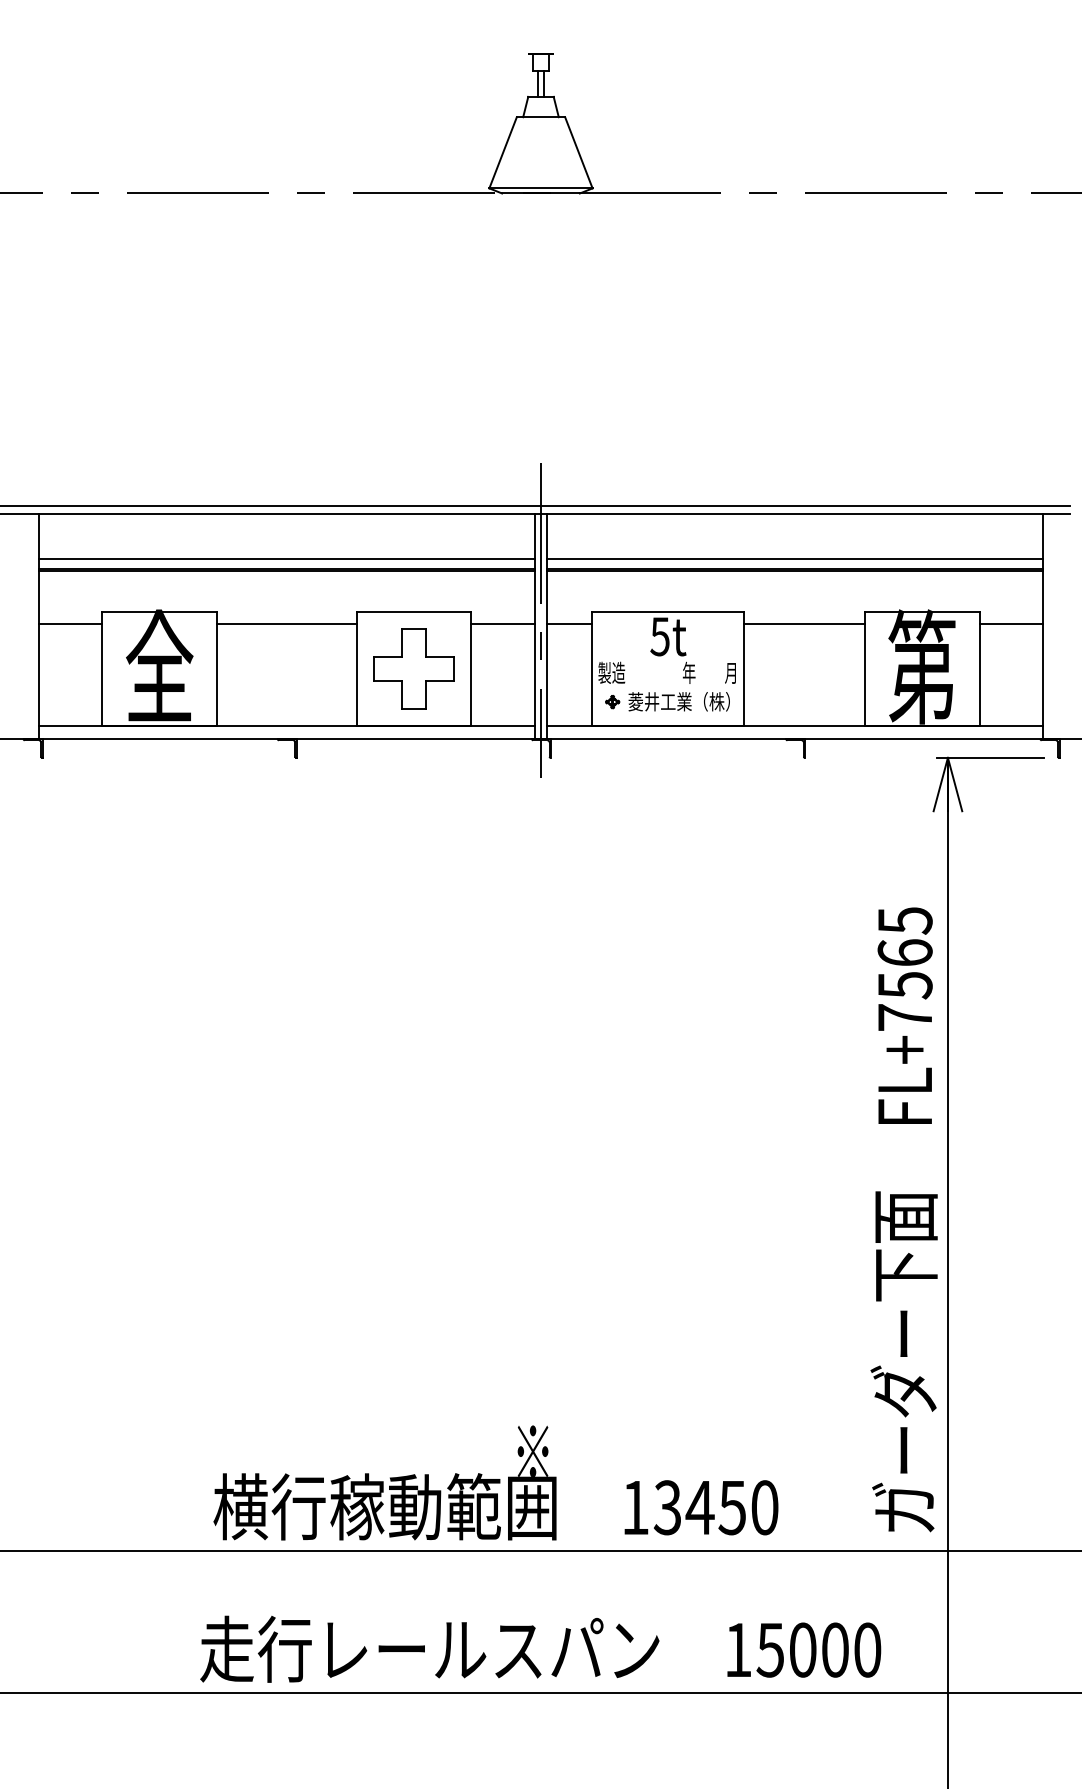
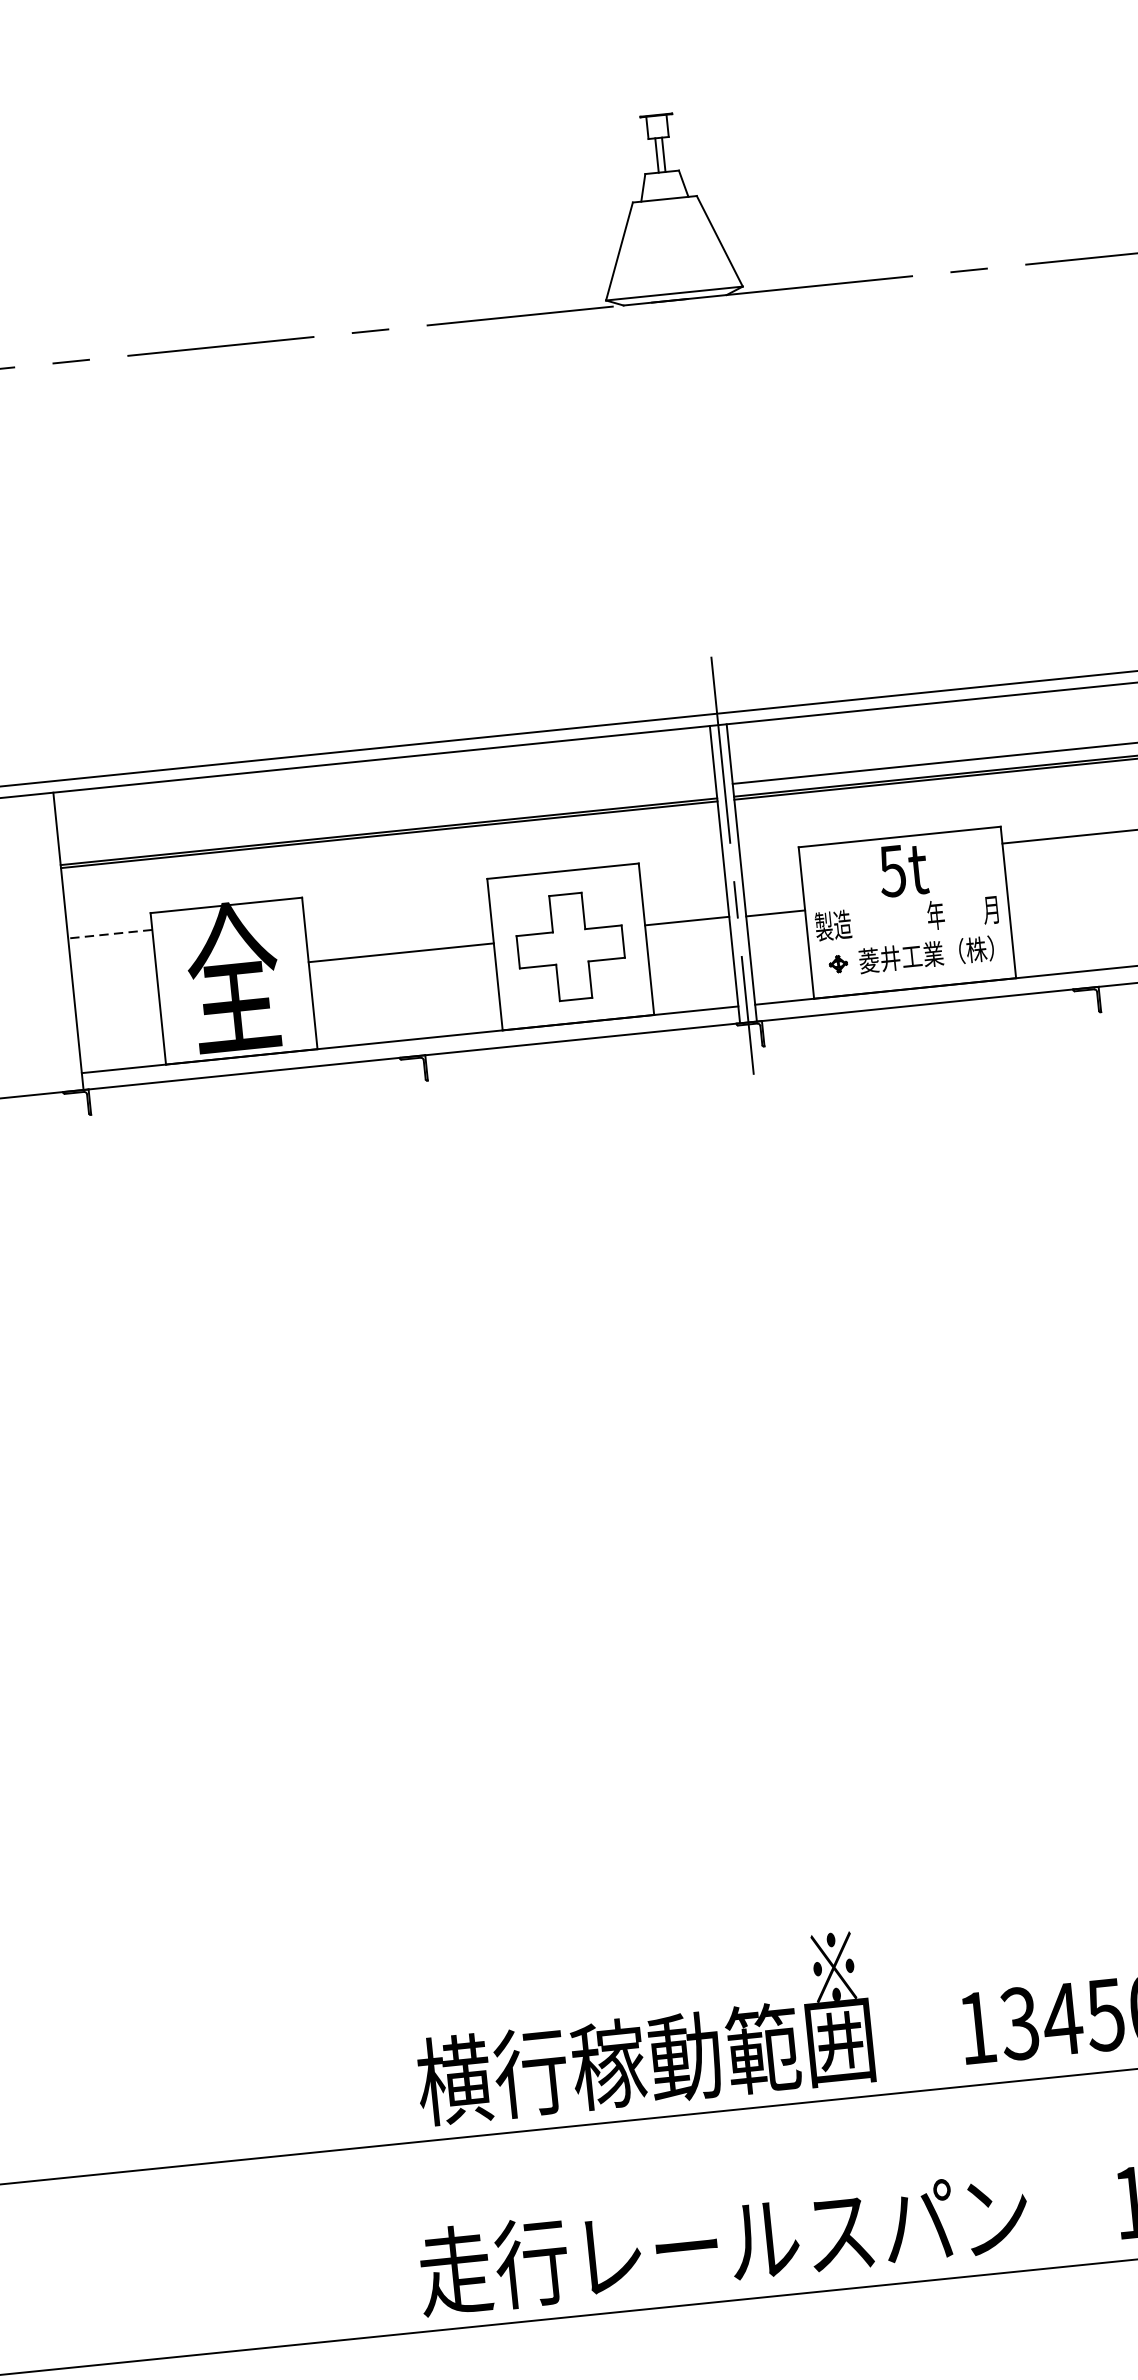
line: (286, 559) -> (387, 819), removed
line: (70, 624) -> (110, 934), solid -> dashed
line: (286, 624) -> (400, 952), moved
line: (502, 624) -> (686, 921), moved
line: (569, 624) -> (775, 913), moved

